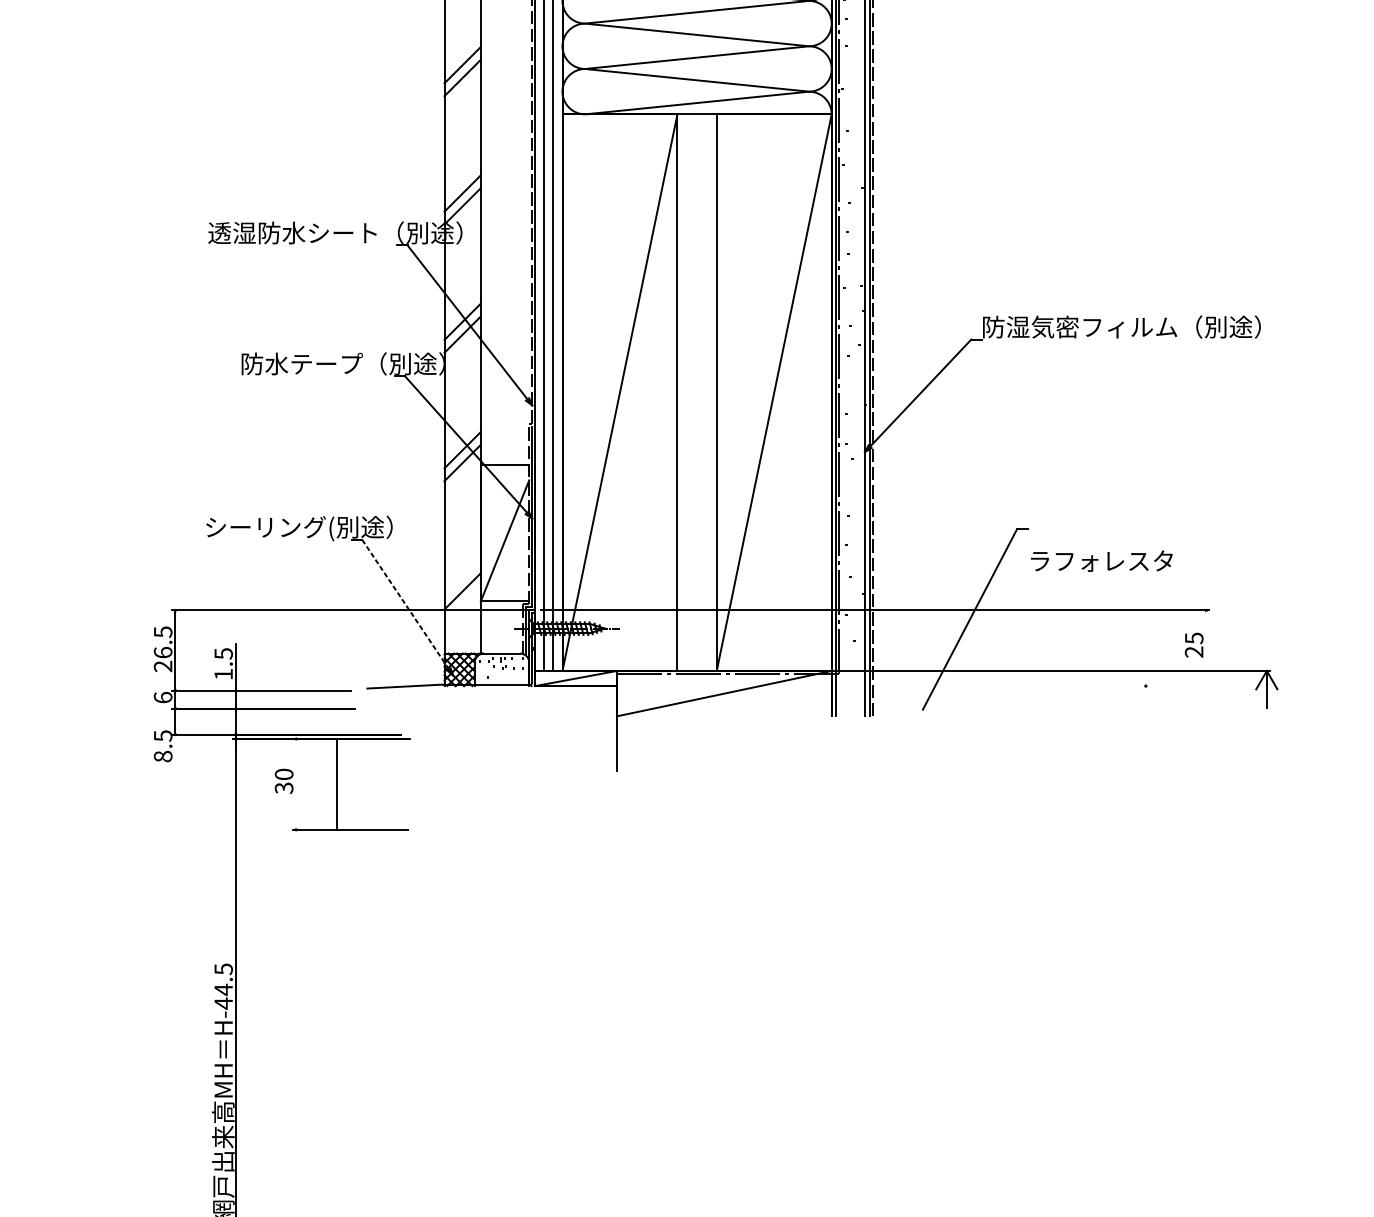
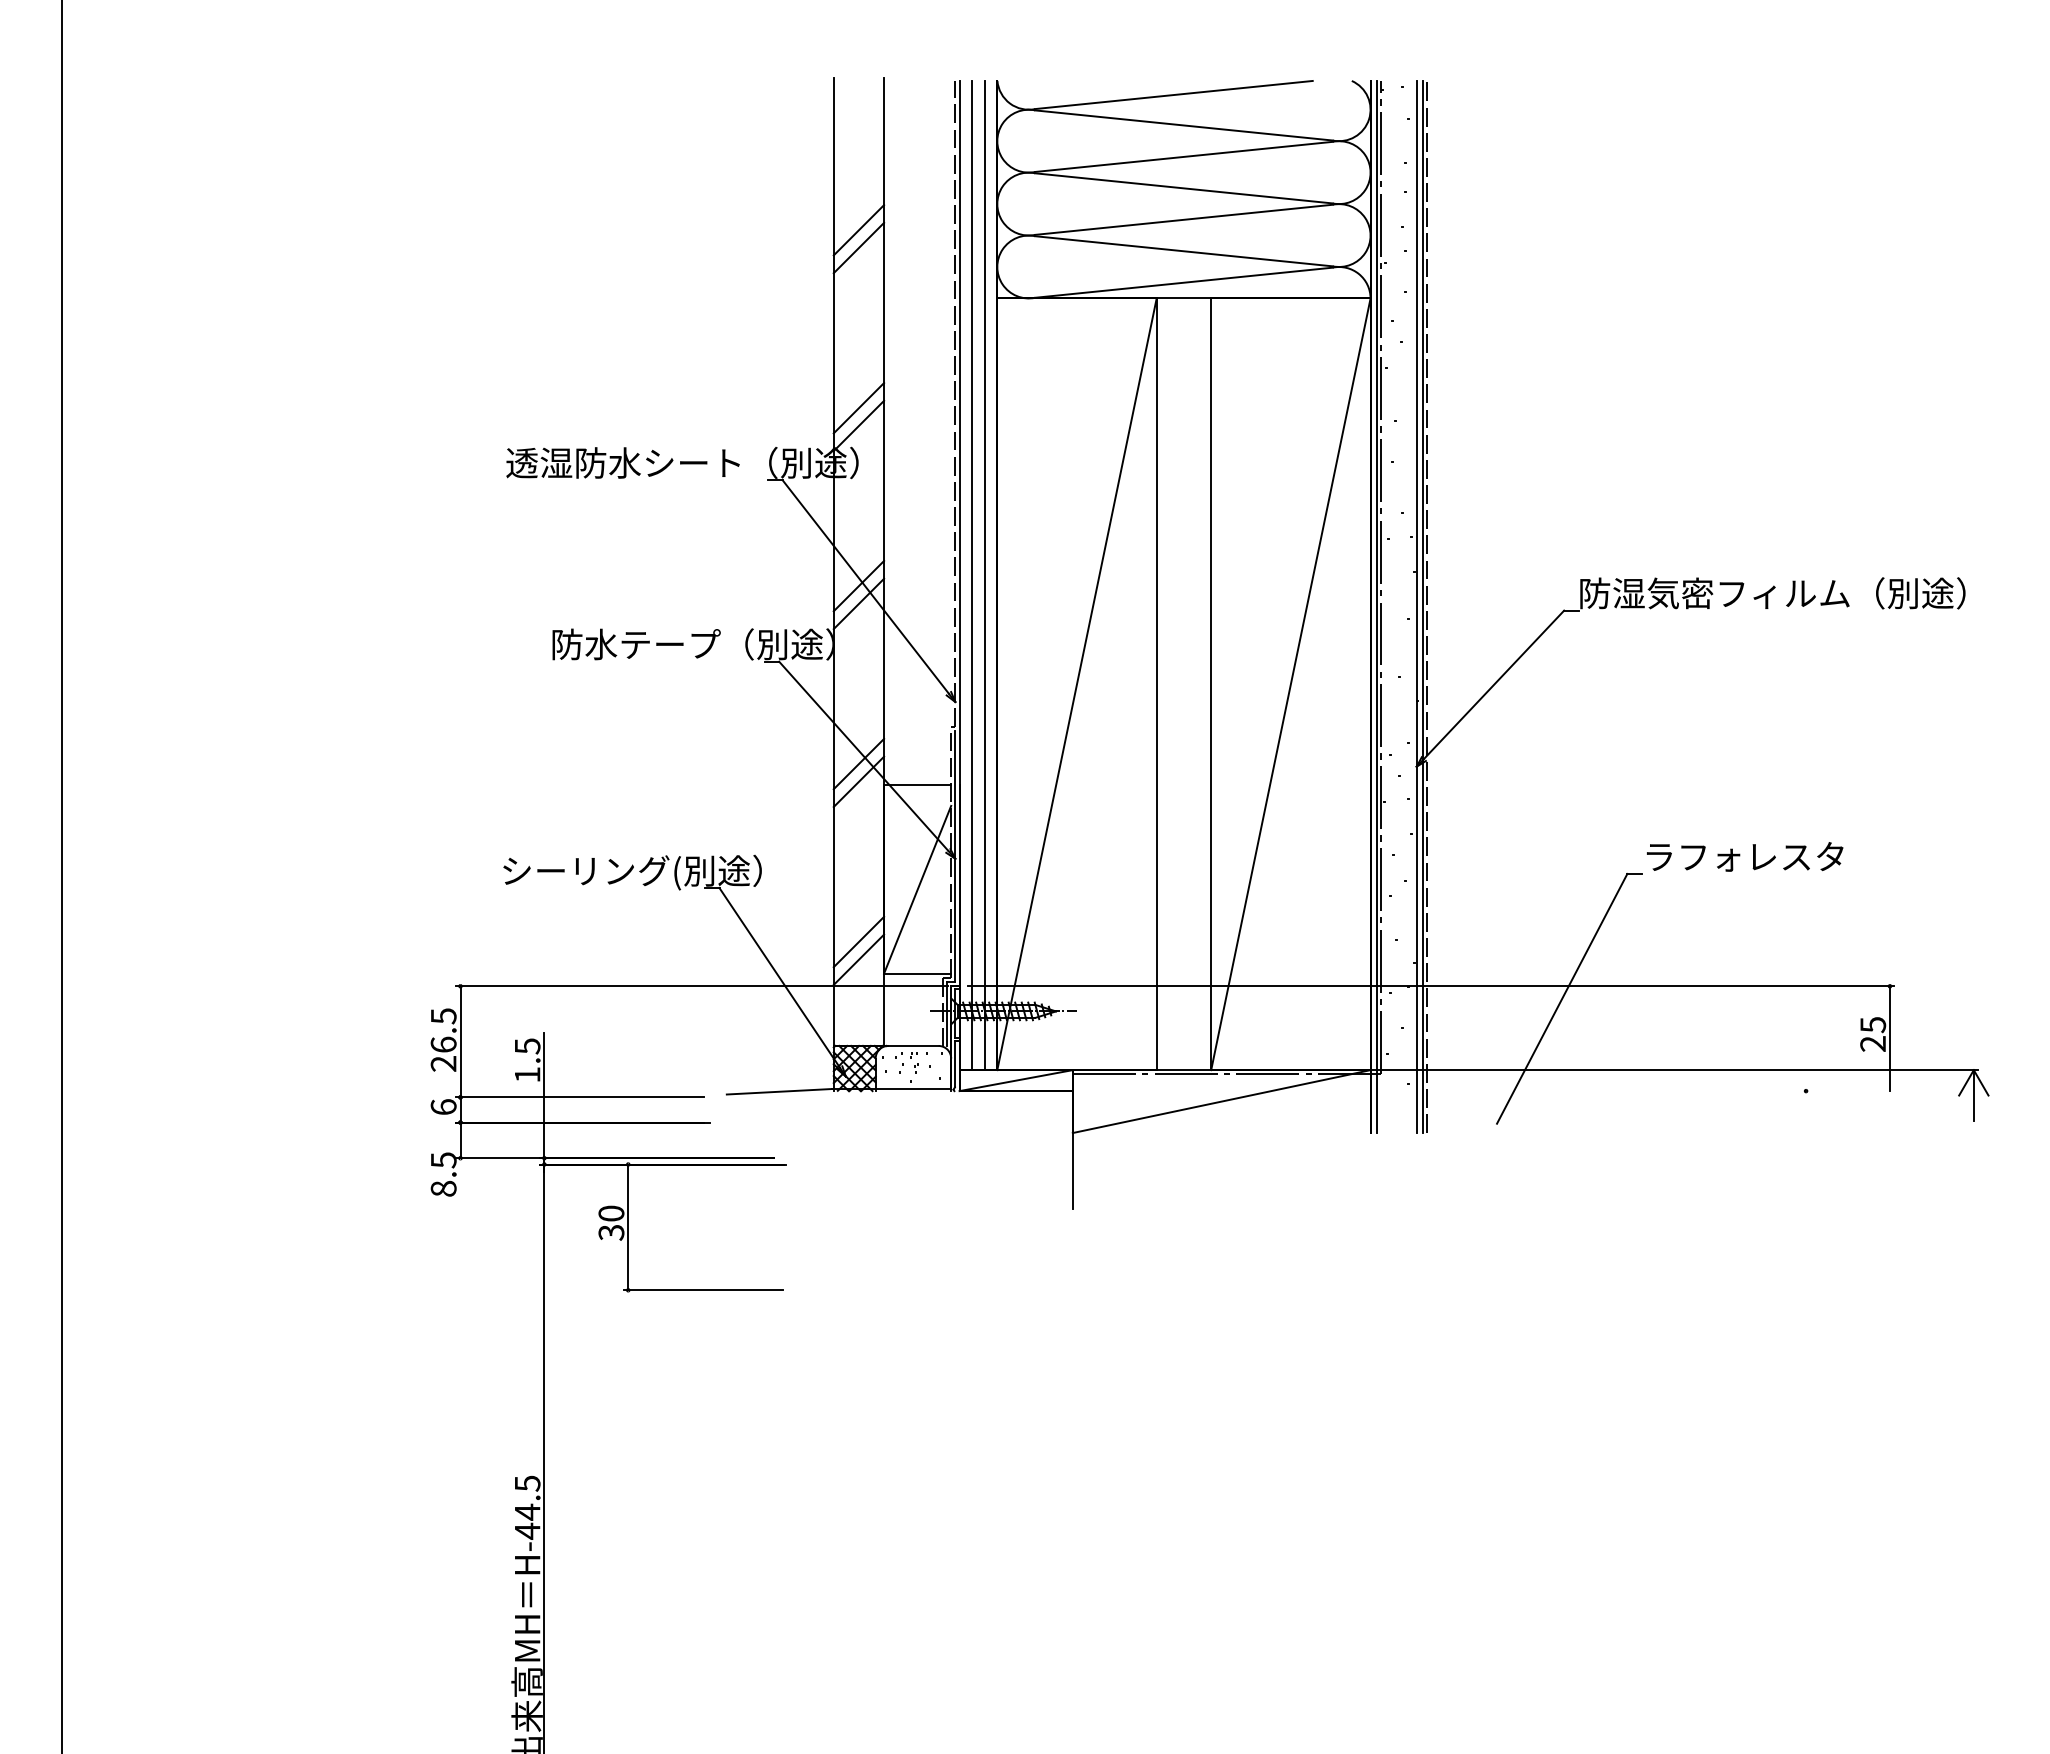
text: (1102, 560) -> (1745, 856), moved
line: (462, 578) -> (858, 941), added
line: (405, 604) -> (779, 977), dashed -> solid
line: (1206, 648) -> (1889, 1038), added
line: (337, 784) -> (628, 1227), moved

